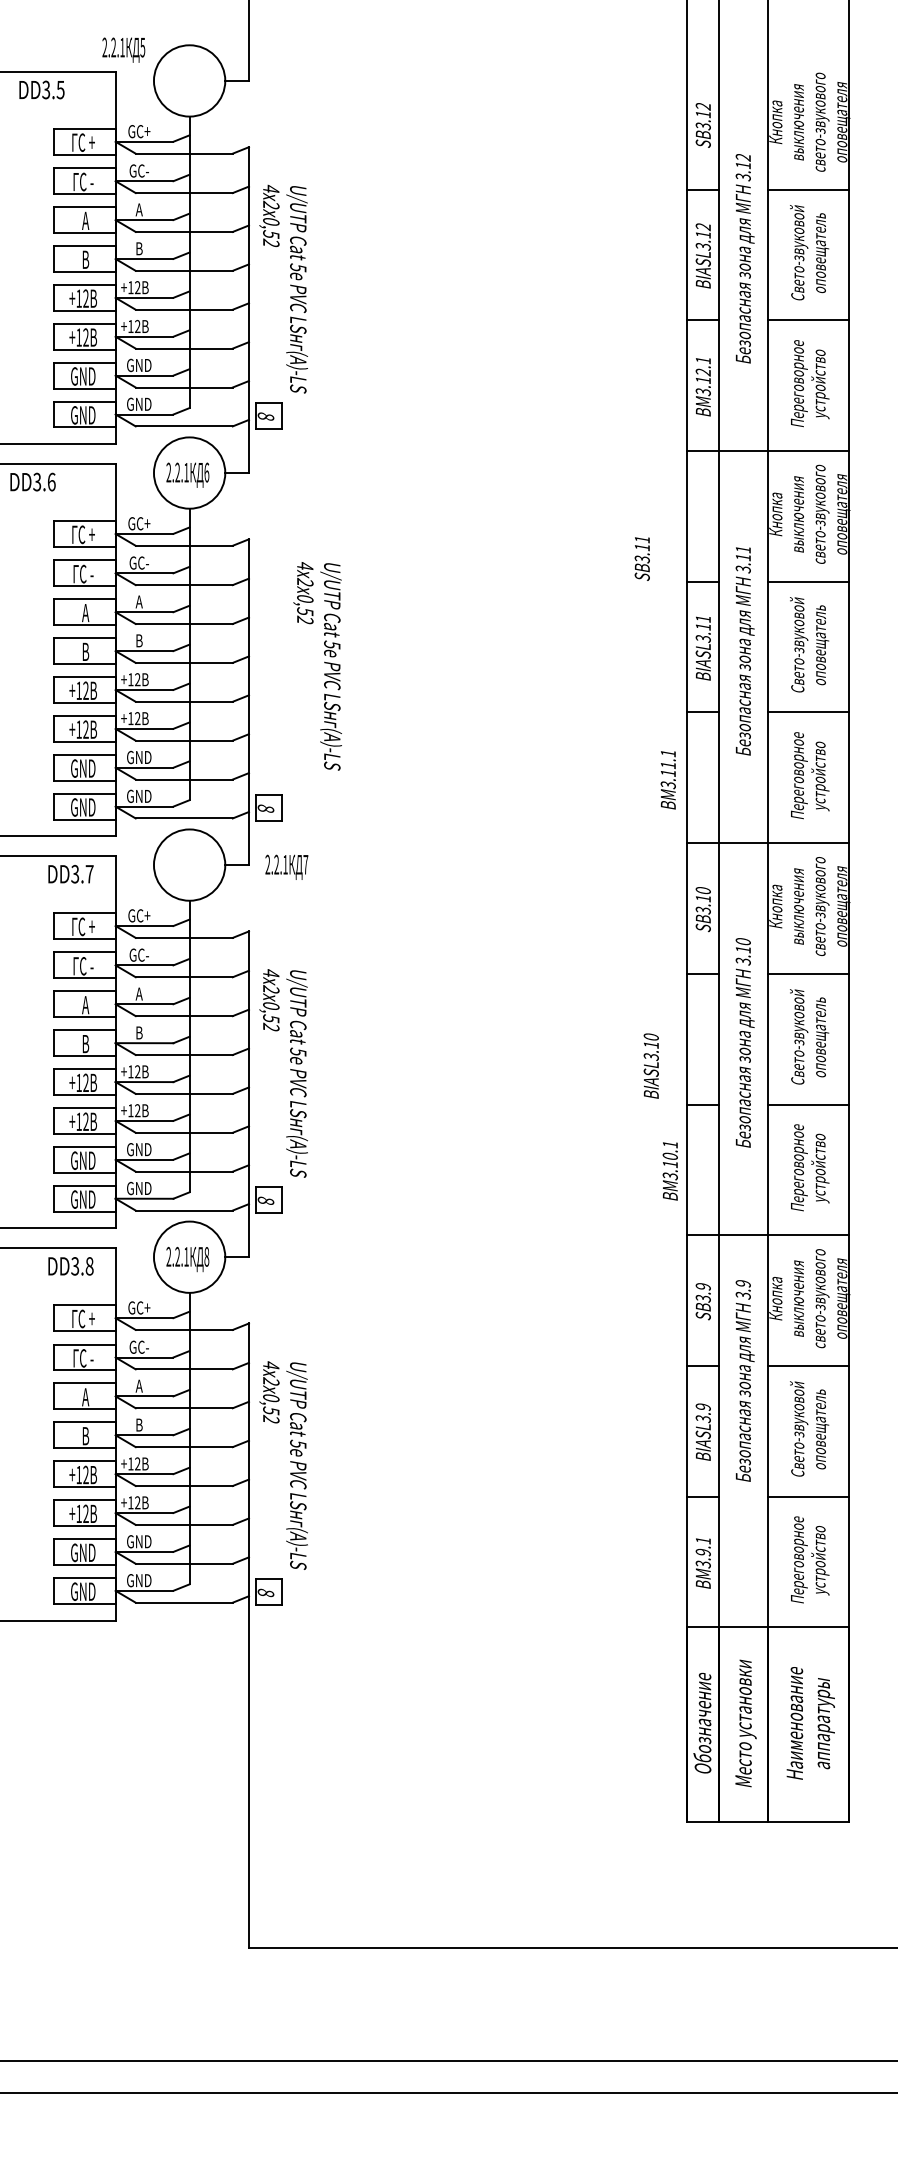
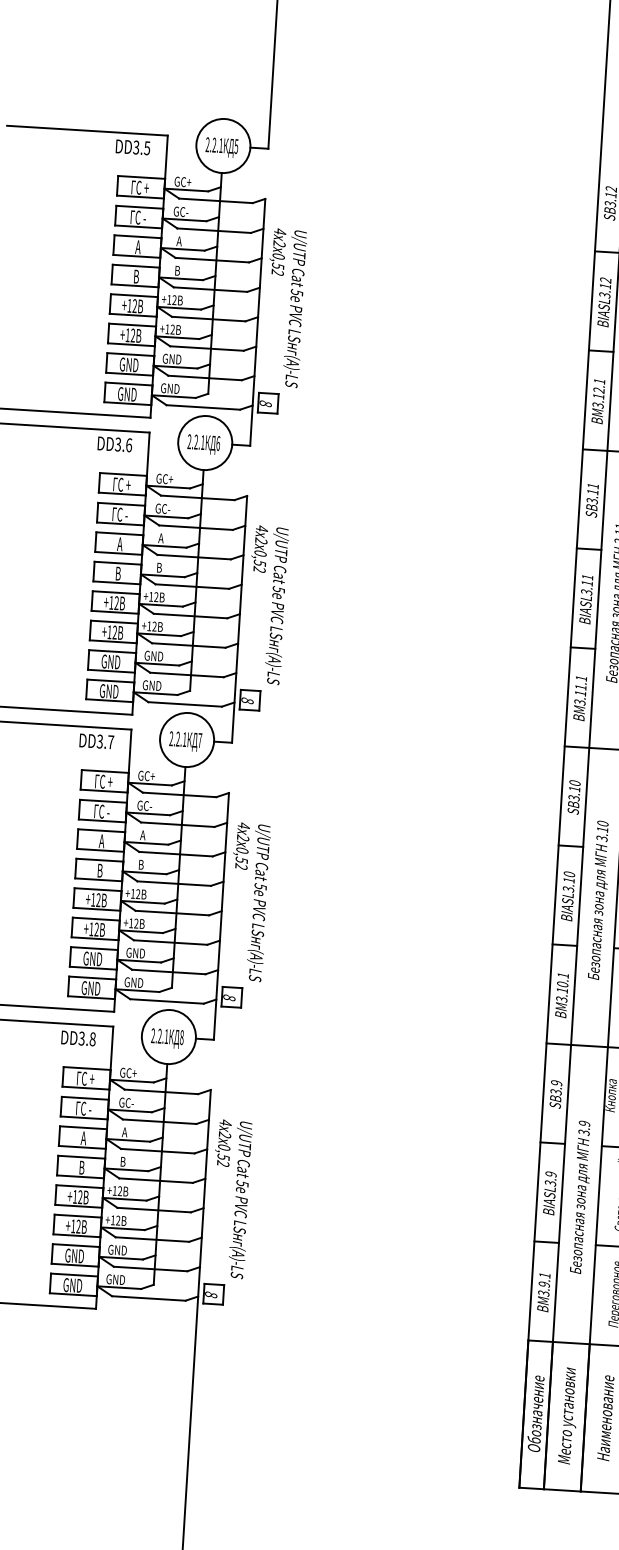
text: (123, 49) -> (221, 147), moved
text: (41, 89) -> (132, 146), moved
text: (32, 481) -> (114, 443), moved
text: (641, 558) -> (591, 500), moved
text: (317, 666) -> (266, 605), moved
text: (667, 780) -> (579, 698), moved
text: (286, 866) -> (185, 740), moved
text: (650, 1065) -> (567, 895), moved
text: (669, 1171) -> (561, 995), moved
text: (744, 1380) -> (581, 1197), moved

